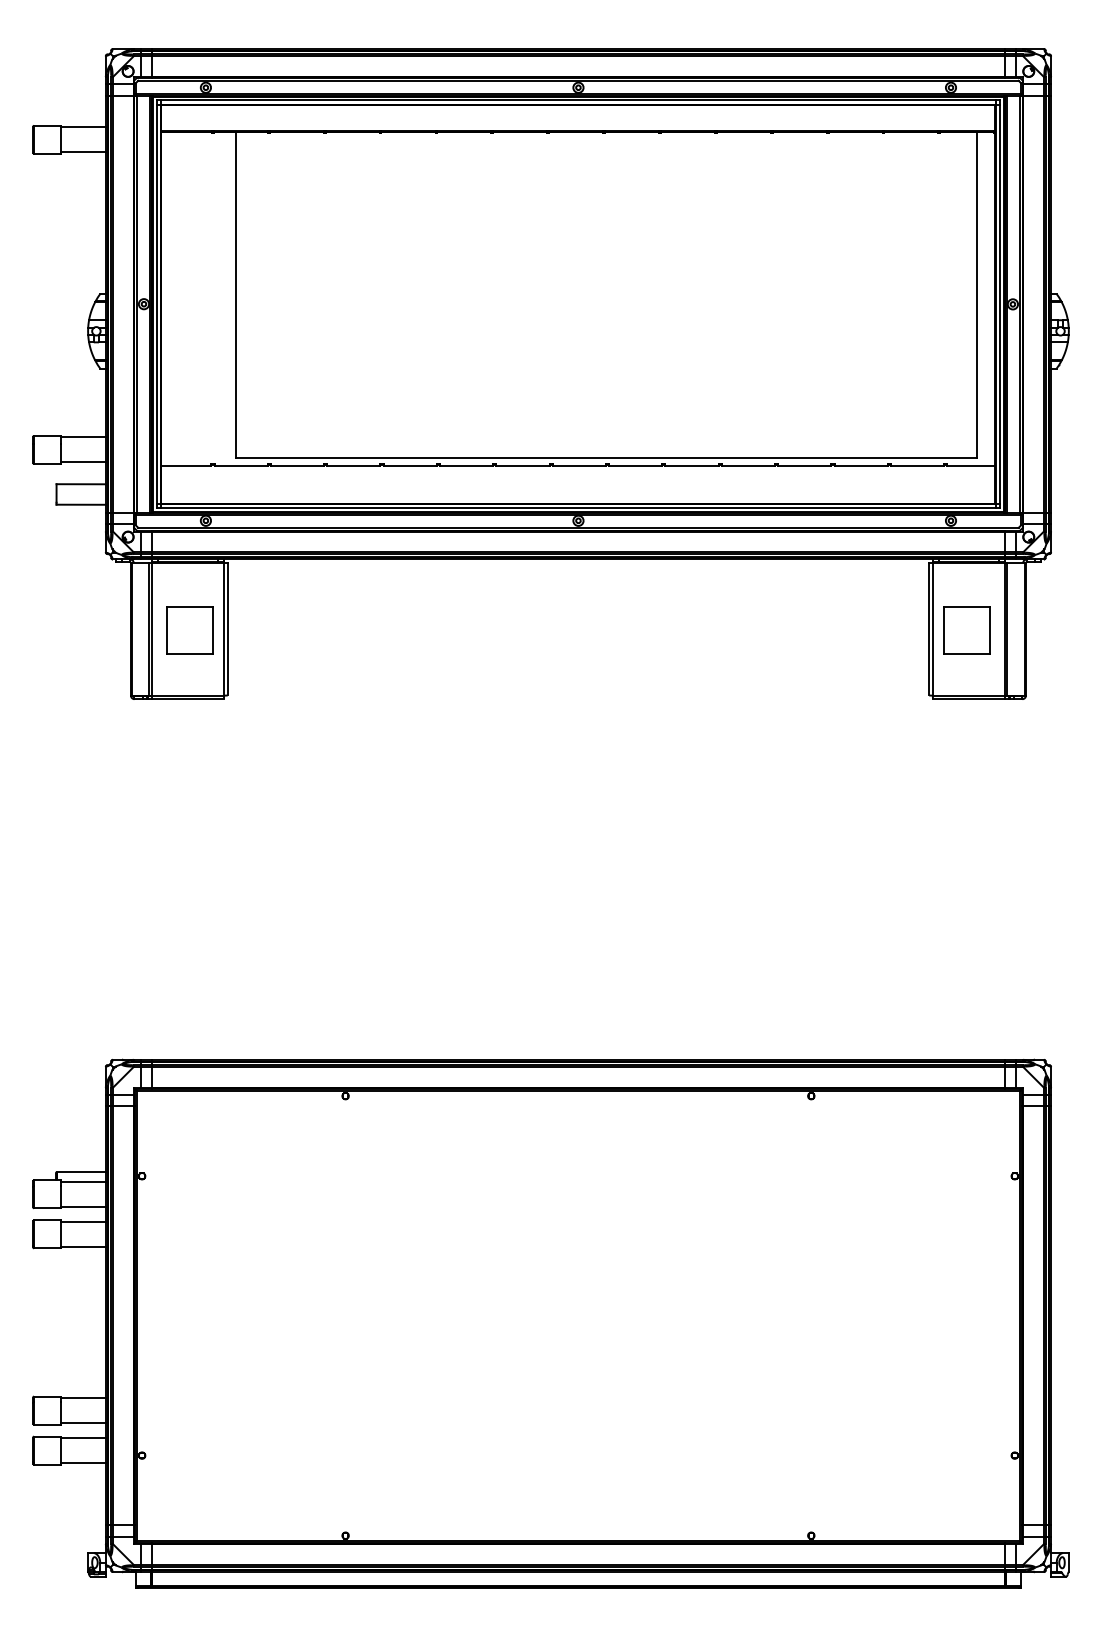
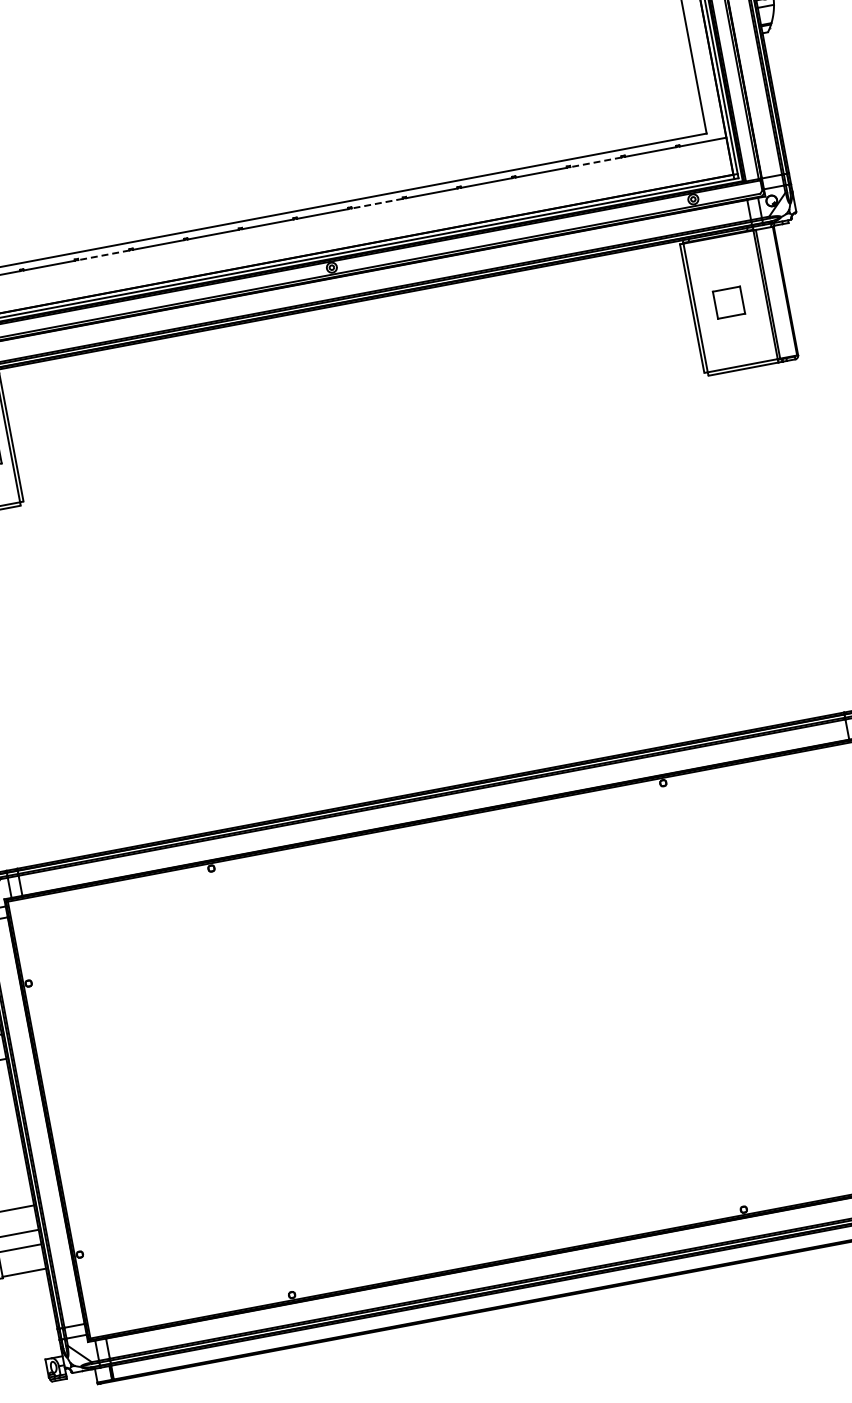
line: (353, 465) -> (103, 255), solid -> dashed
line: (635, 465) -> (377, 203), solid -> dashed
line: (861, 465) -> (596, 162), solid -> dashed
part: (966, 630) -> (728, 302), size x0.6

